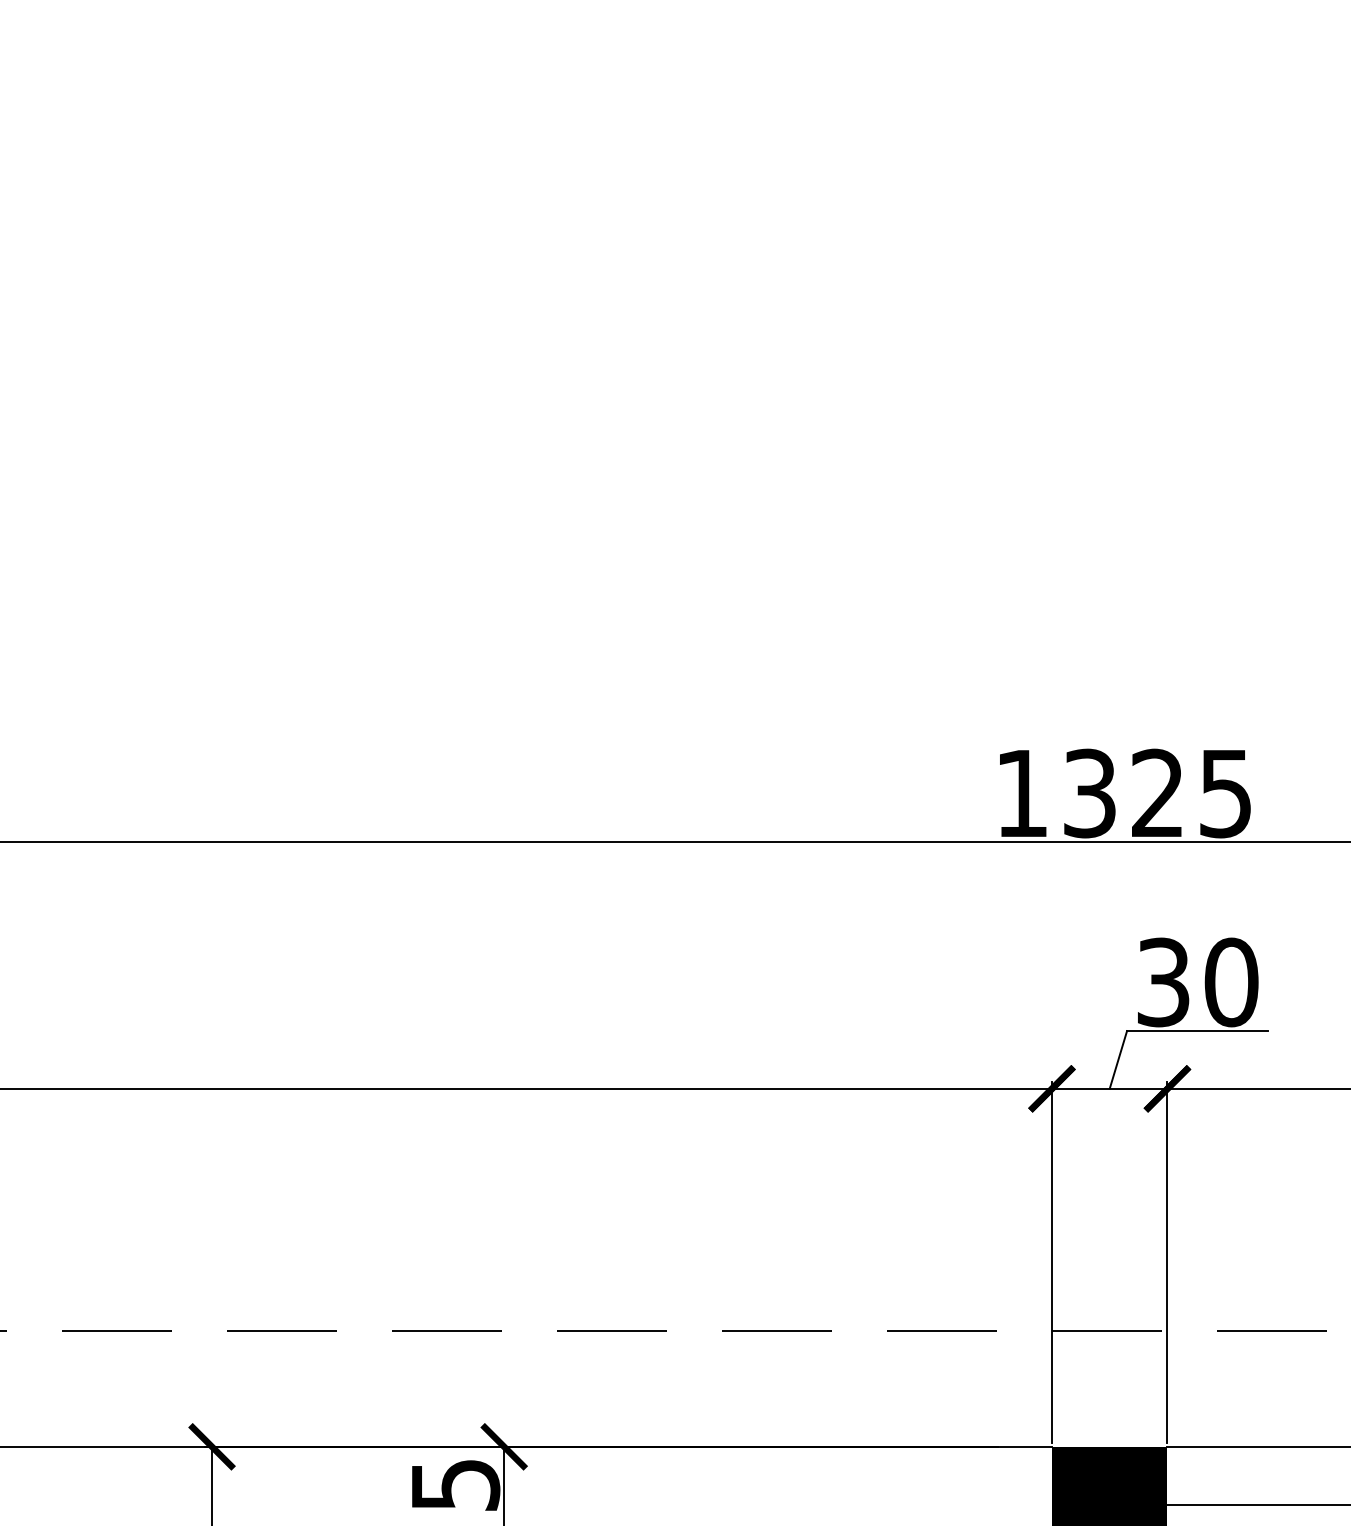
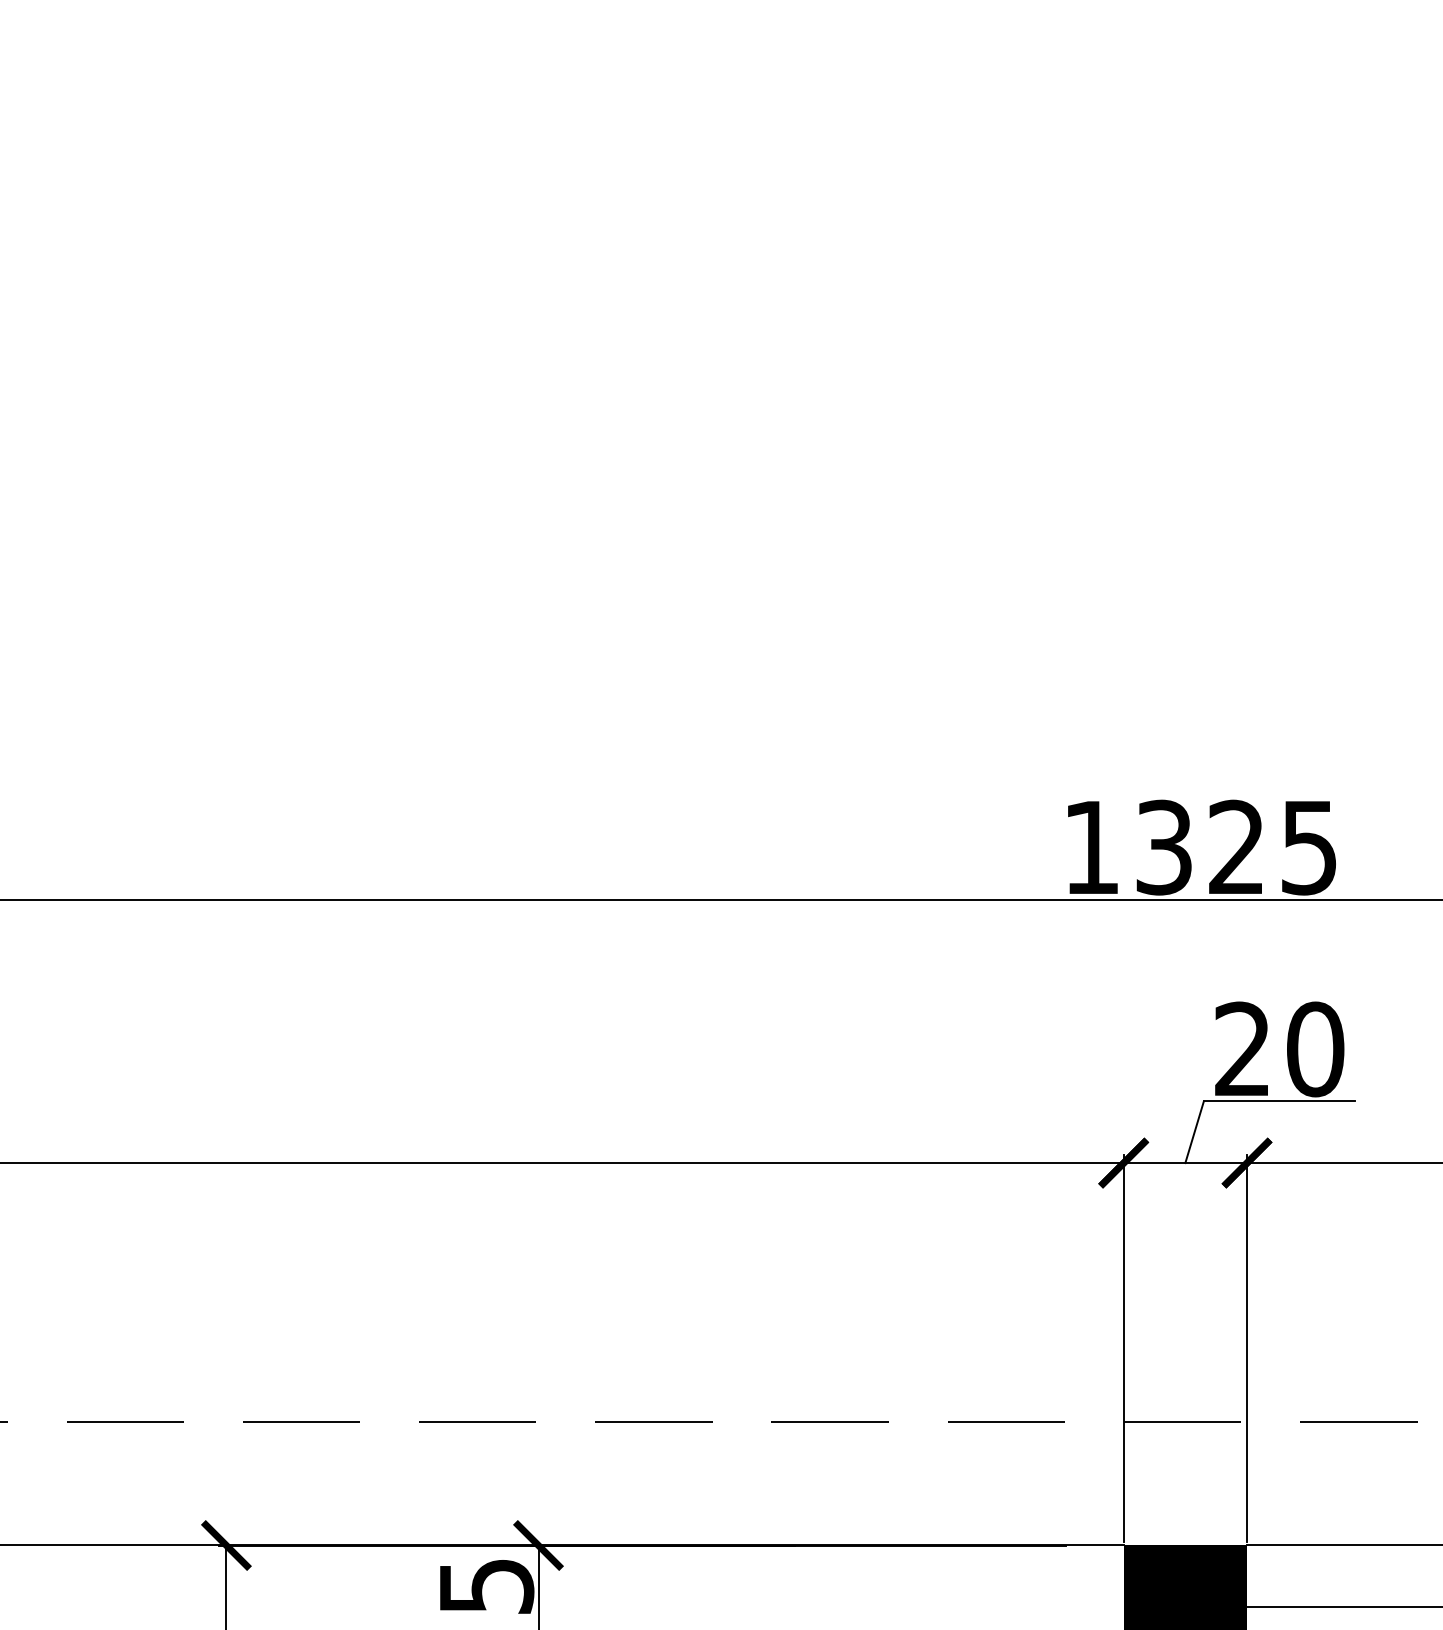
text: (1163, 982) -> (1242, 1049), 30 -> 20

